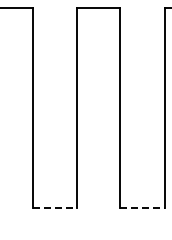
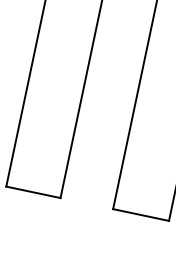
line: (55, 208) -> (33, 192), dashed -> solid
line: (142, 208) -> (140, 214), dashed -> solid

